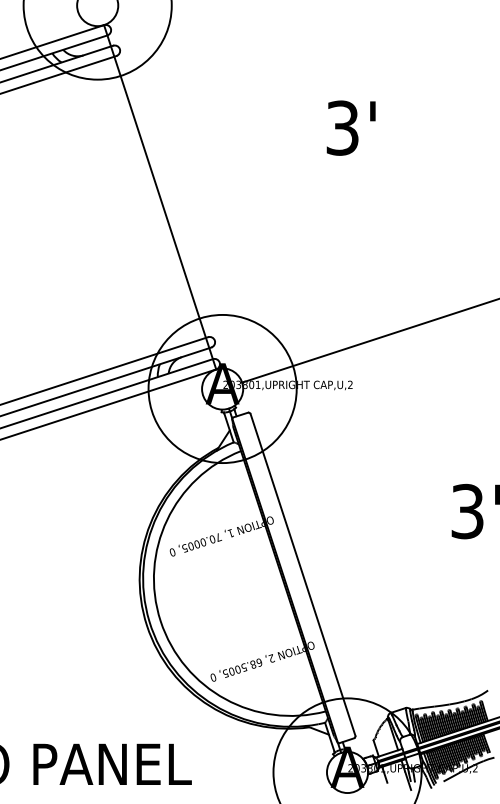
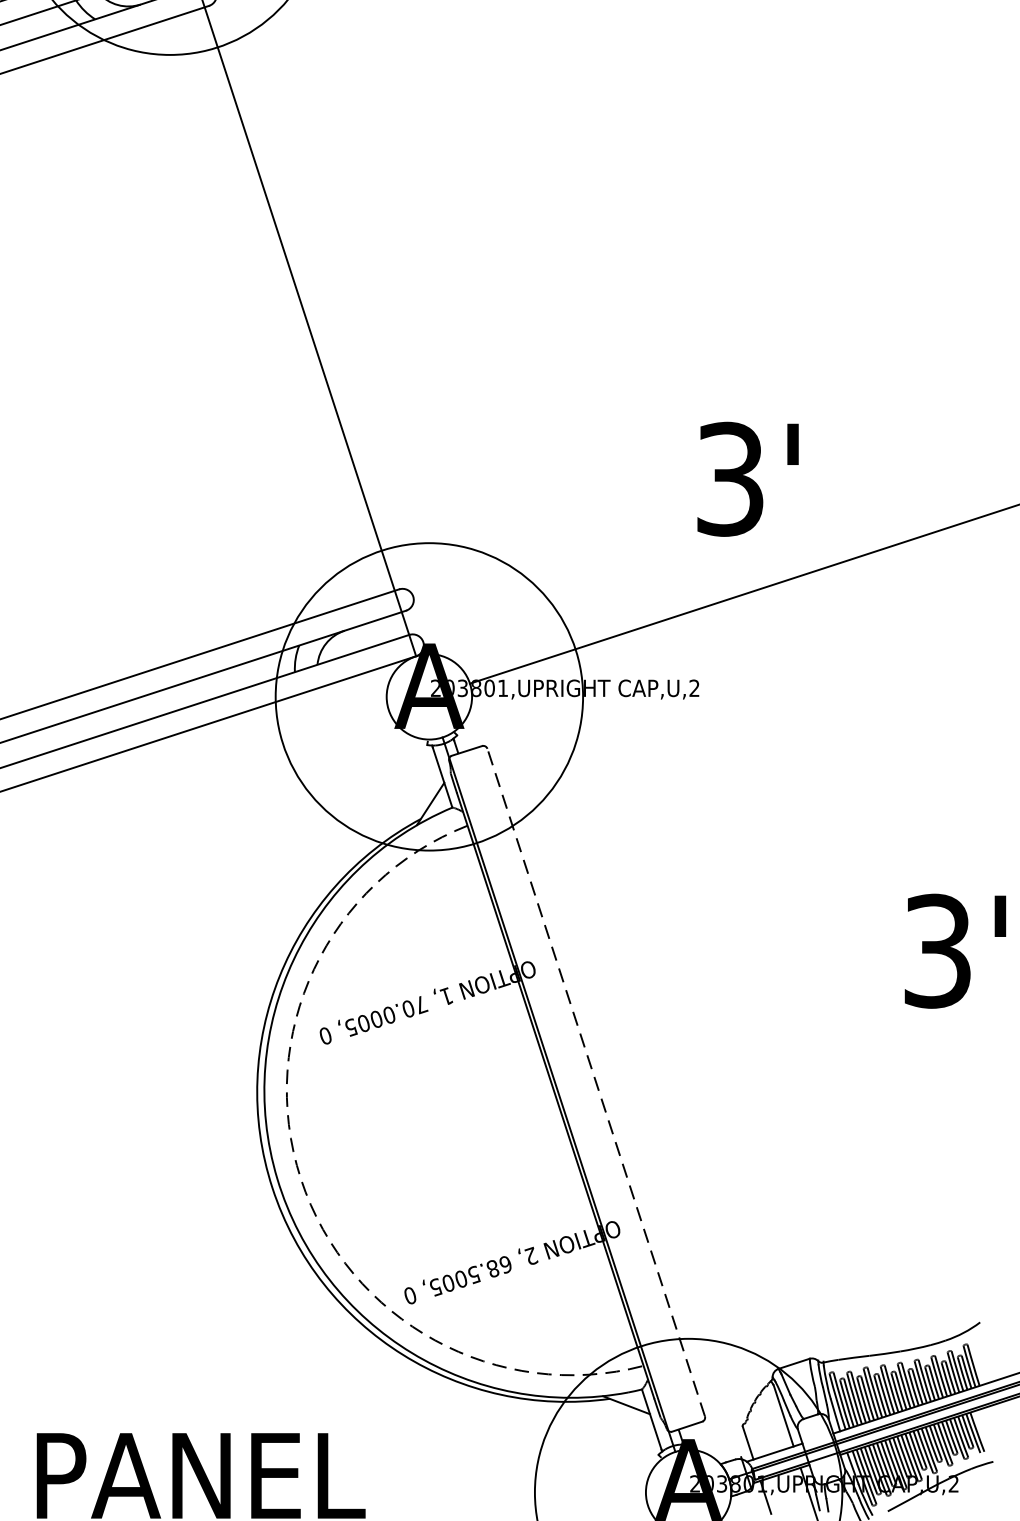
text: (350, 127) -> (746, 477), moved
line: (302, 574) -> (595, 1081), solid -> dashed
arc: (160, 621) -> (300, 1179), solid -> dashed

